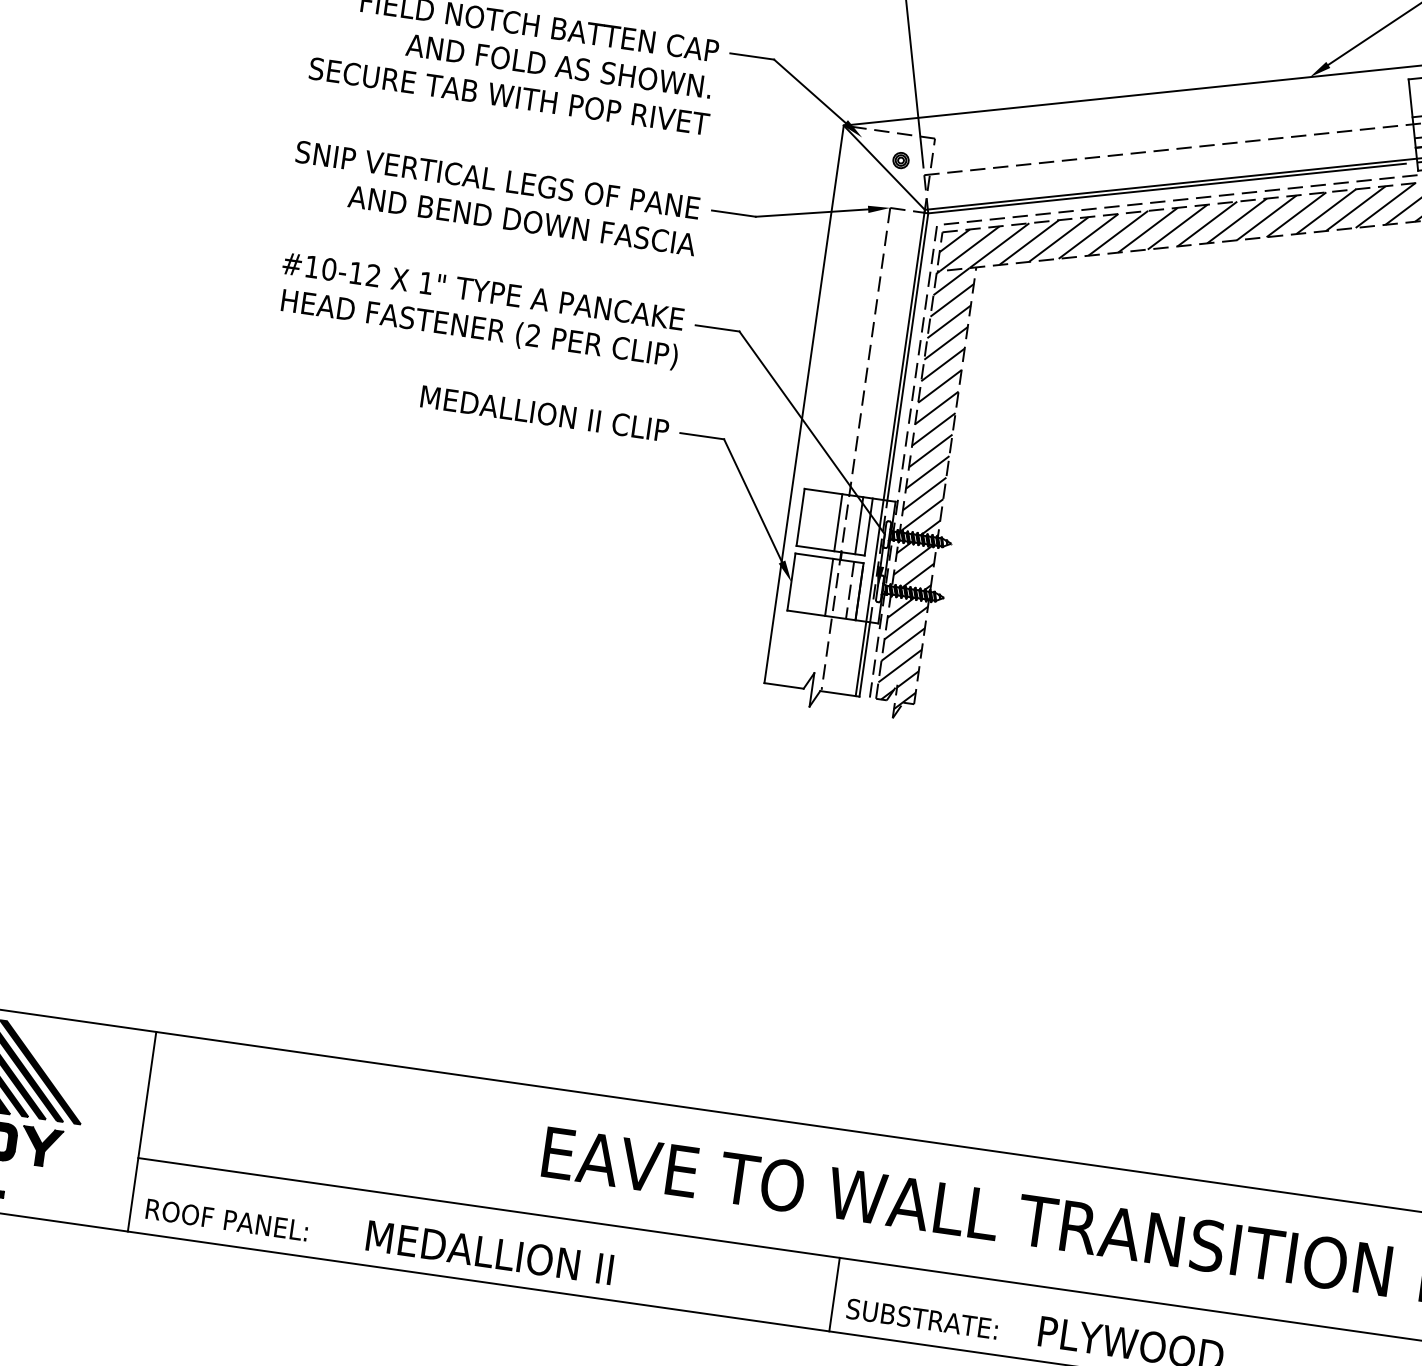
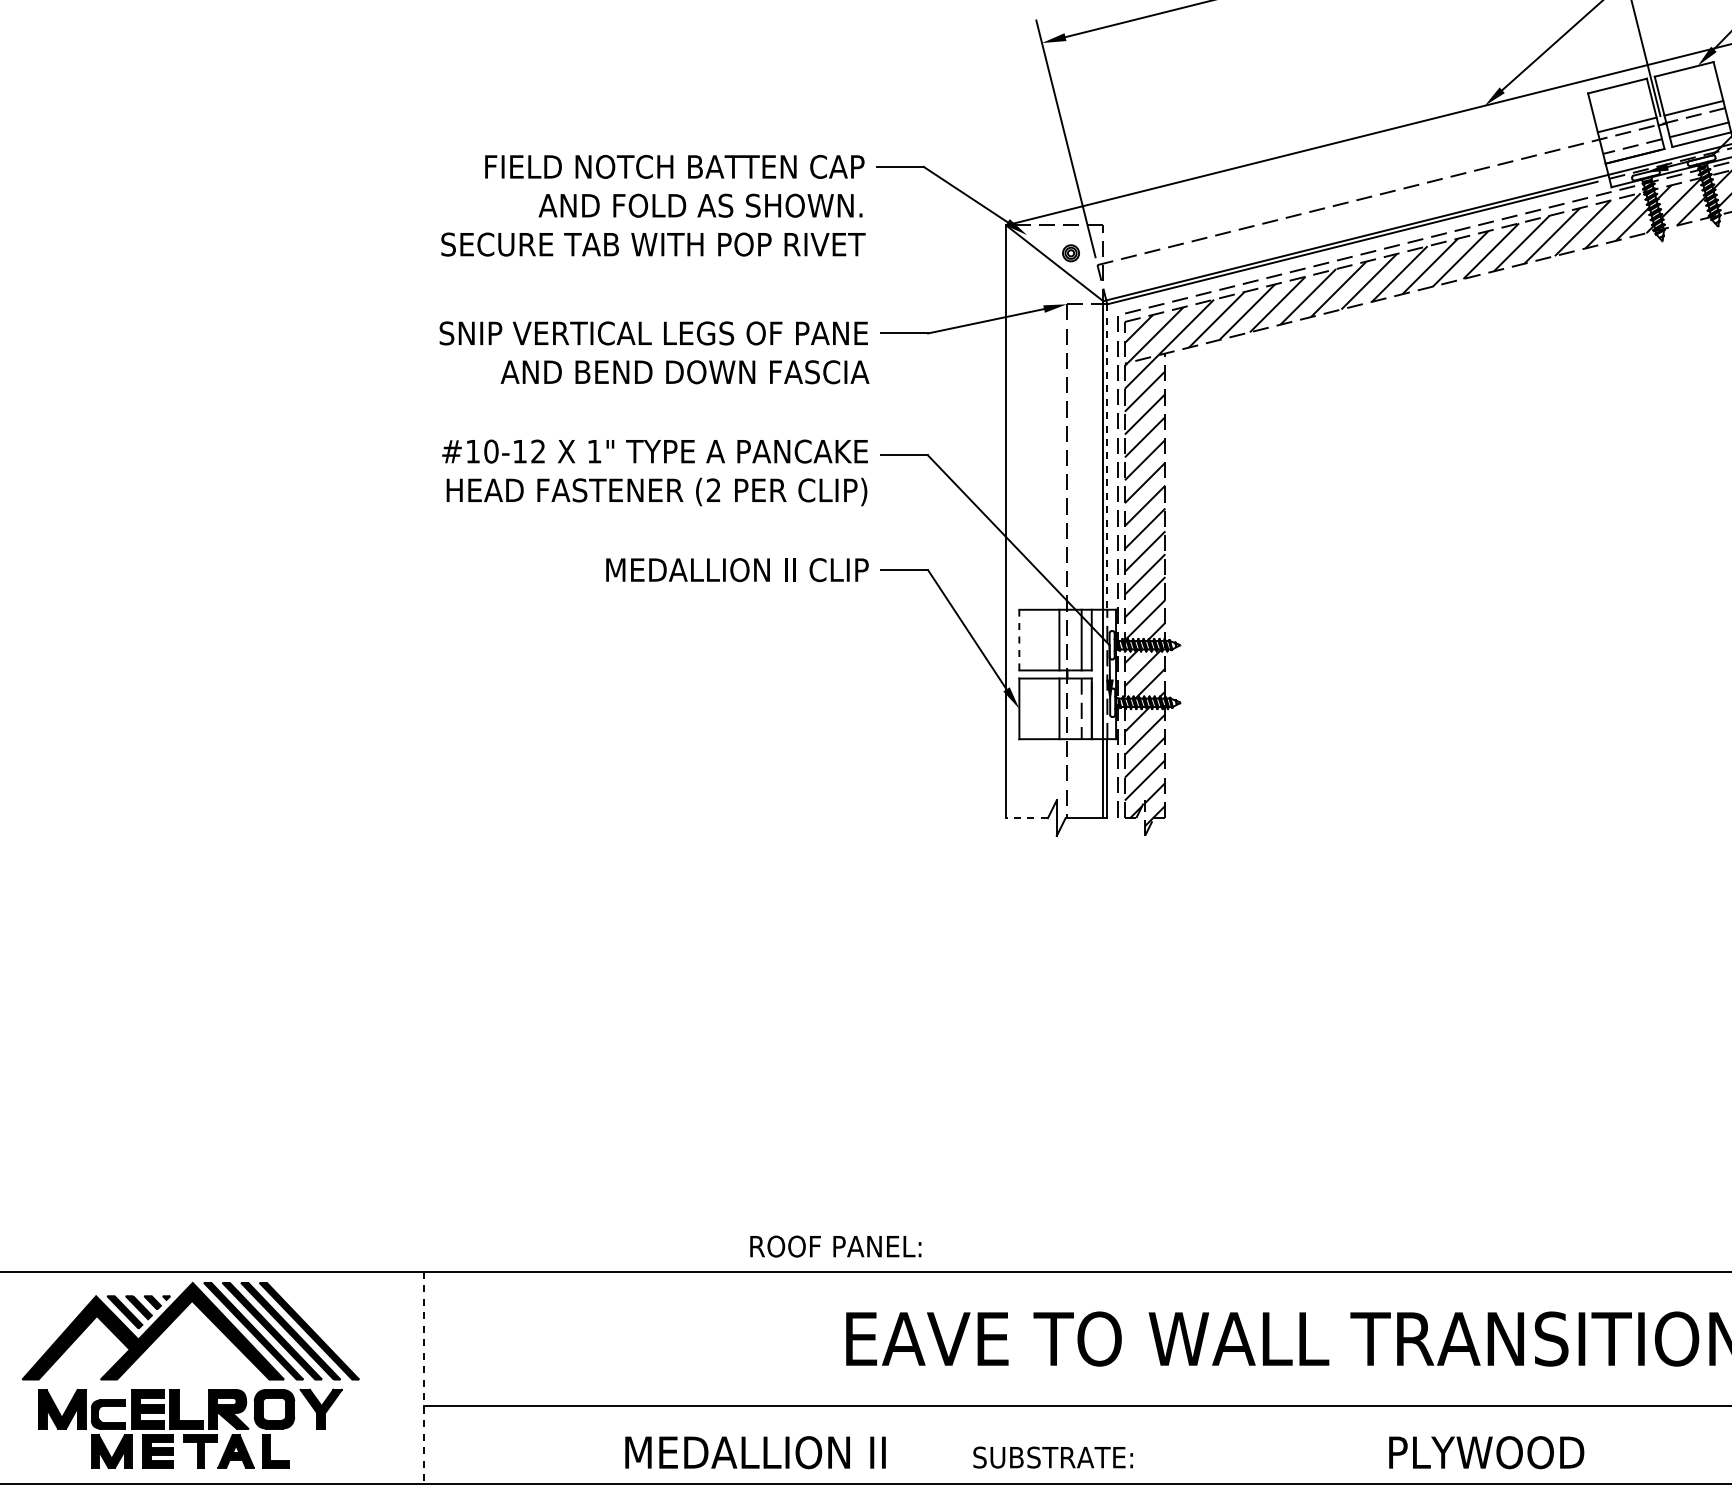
line: (907, 357) -> (1107, 457), solid -> dashed
line: (800, 516) -> (1019, 639), solid -> dashed
line: (784, 686) -> (1027, 818), solid -> dashed
line: (142, 1132) -> (424, 1378), solid -> dashed
text: (226, 1219) -> (835, 1246), moved
text: (489, 1252) -> (755, 1452), moved
line: (834, 1295) -> (1170, 1445), removed
text: (921, 1318) -> (1052, 1457), moved

